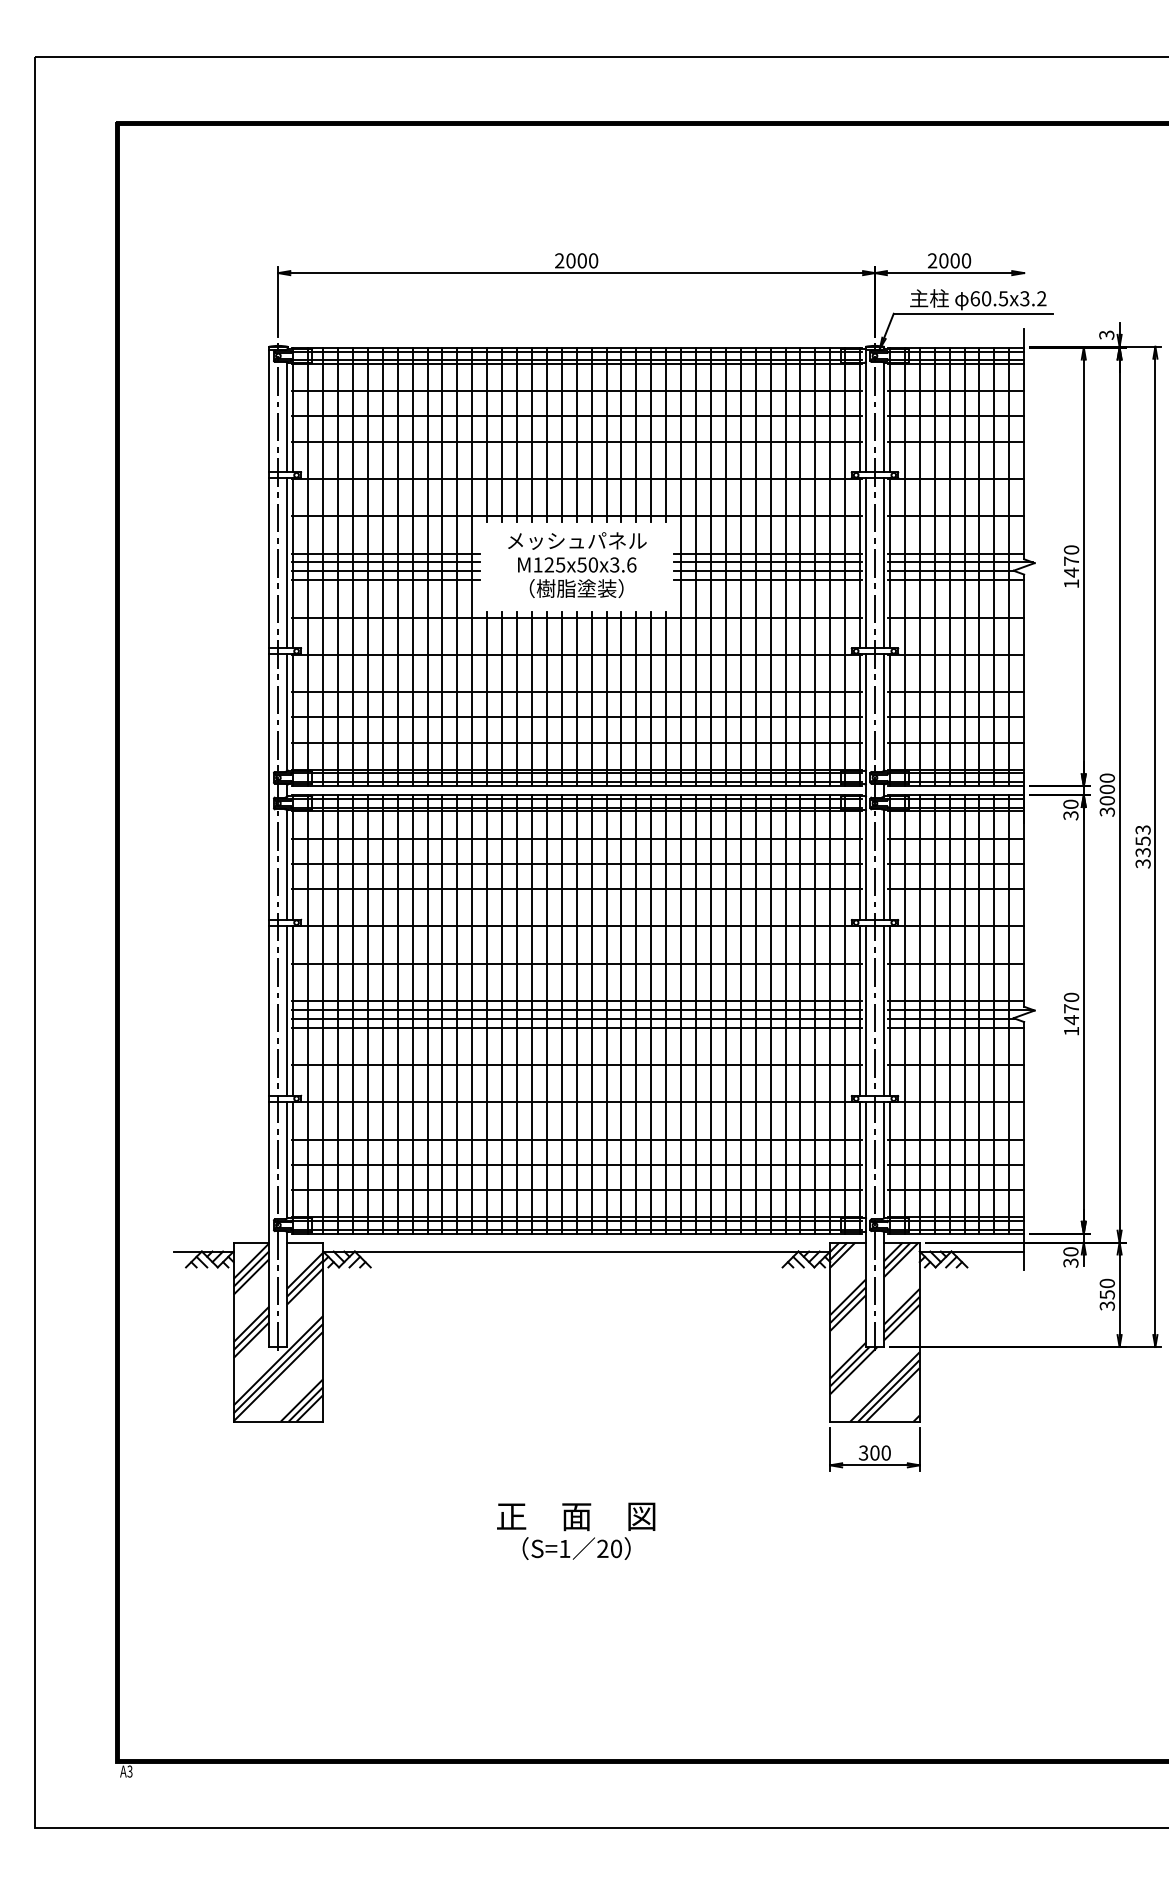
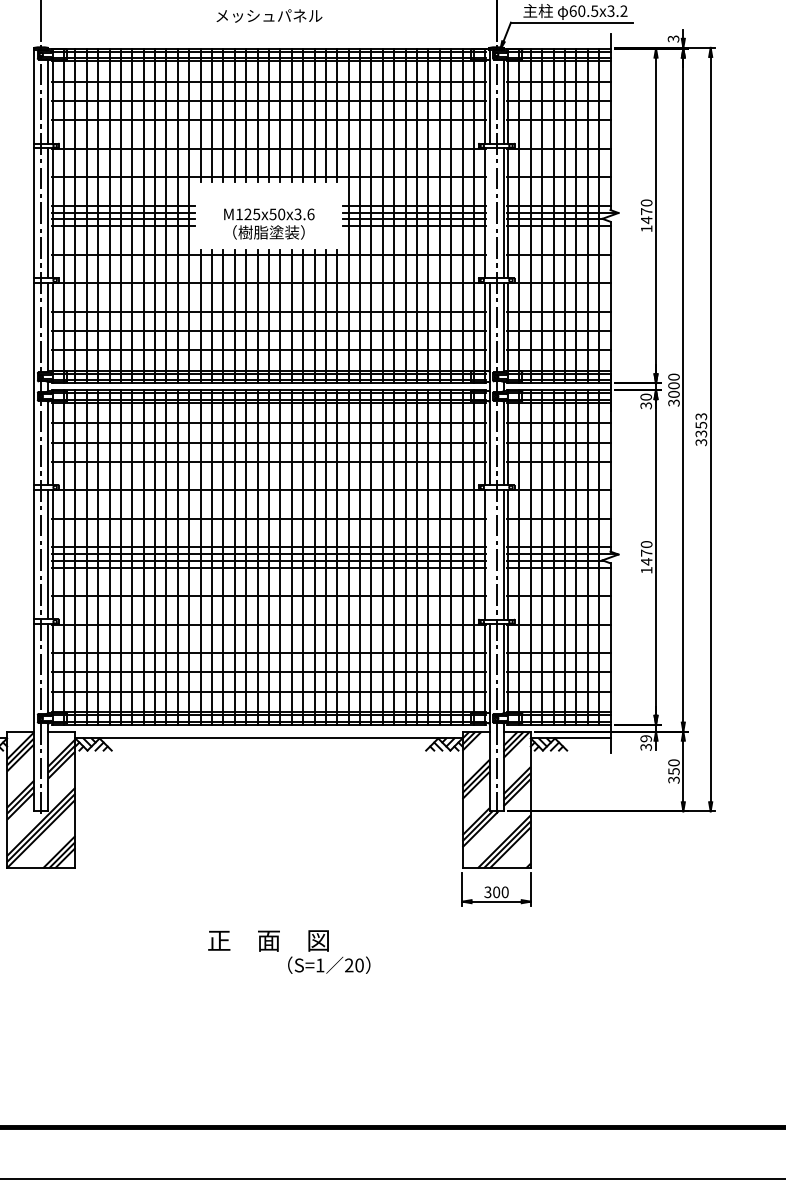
text: (577, 540) -> (269, 15), moved
line: (865, 563) -> (489, 213), removed
line: (865, 1010) -> (489, 554), removed
text: (1070, 1251) -> (645, 738), 30 -> 39
text: (576, 1548) -> (329, 965), moved

